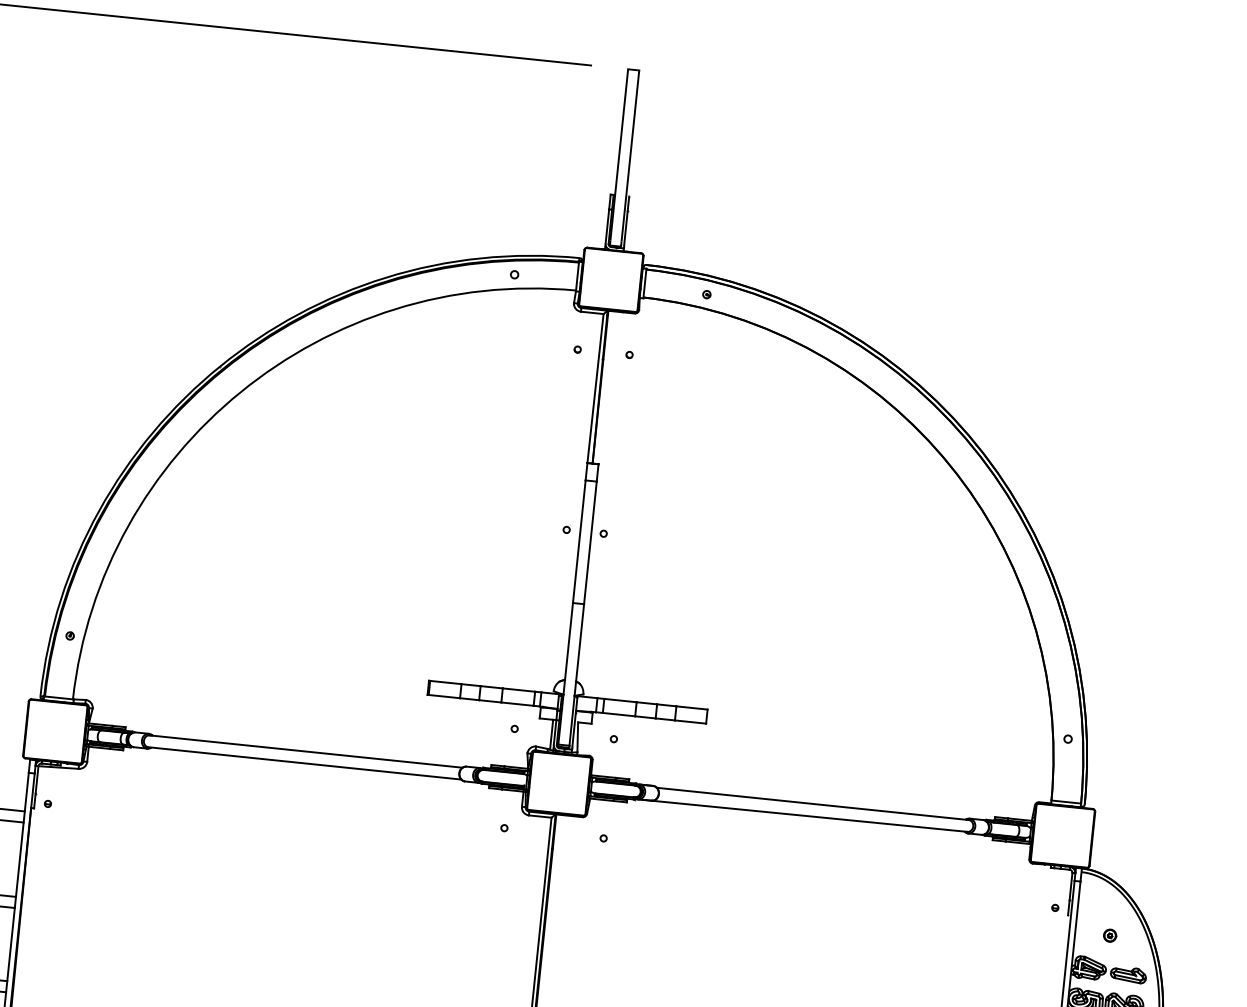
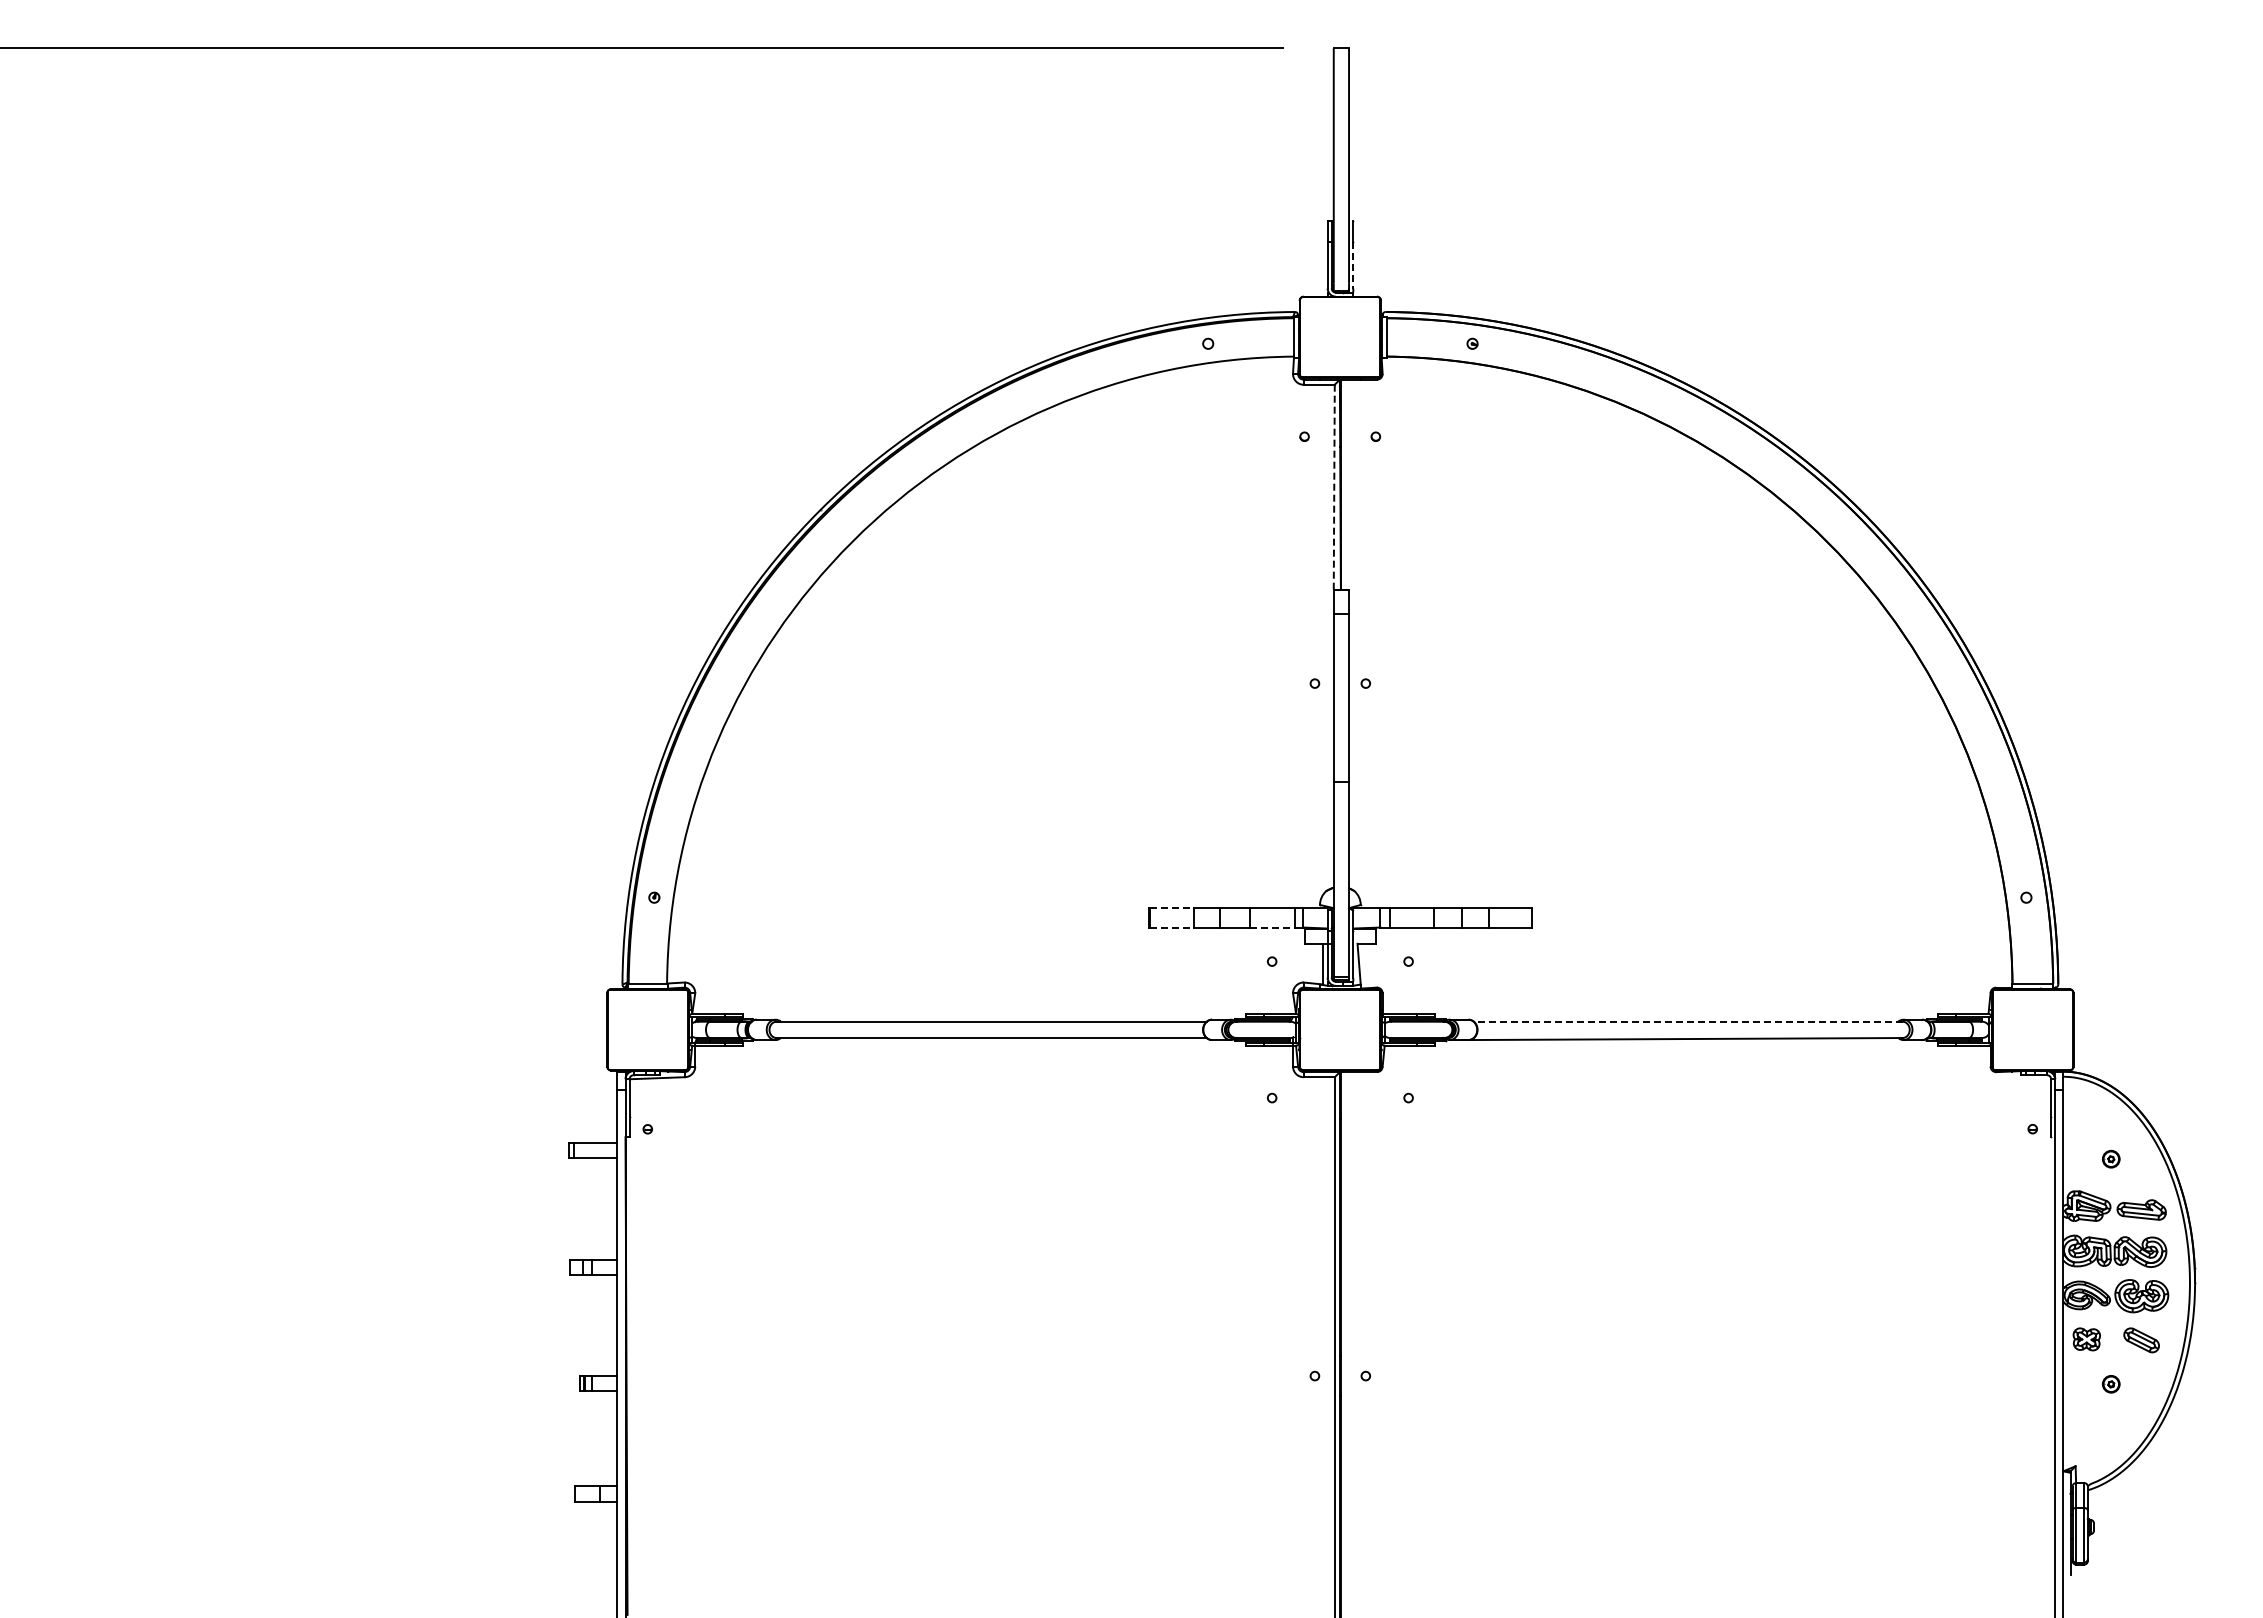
line: (626, 228) -> (1353, 265), solid -> dashed
line: (595, 388) -> (1334, 486), solid -> dashed
line: (446, 682) -> (1172, 908), solid -> dashed
line: (444, 696) -> (1172, 927), solid -> dashed
line: (518, 704) -> (1273, 927), solid -> dashed
line: (812, 803) -> (1687, 1021), solid -> dashed

